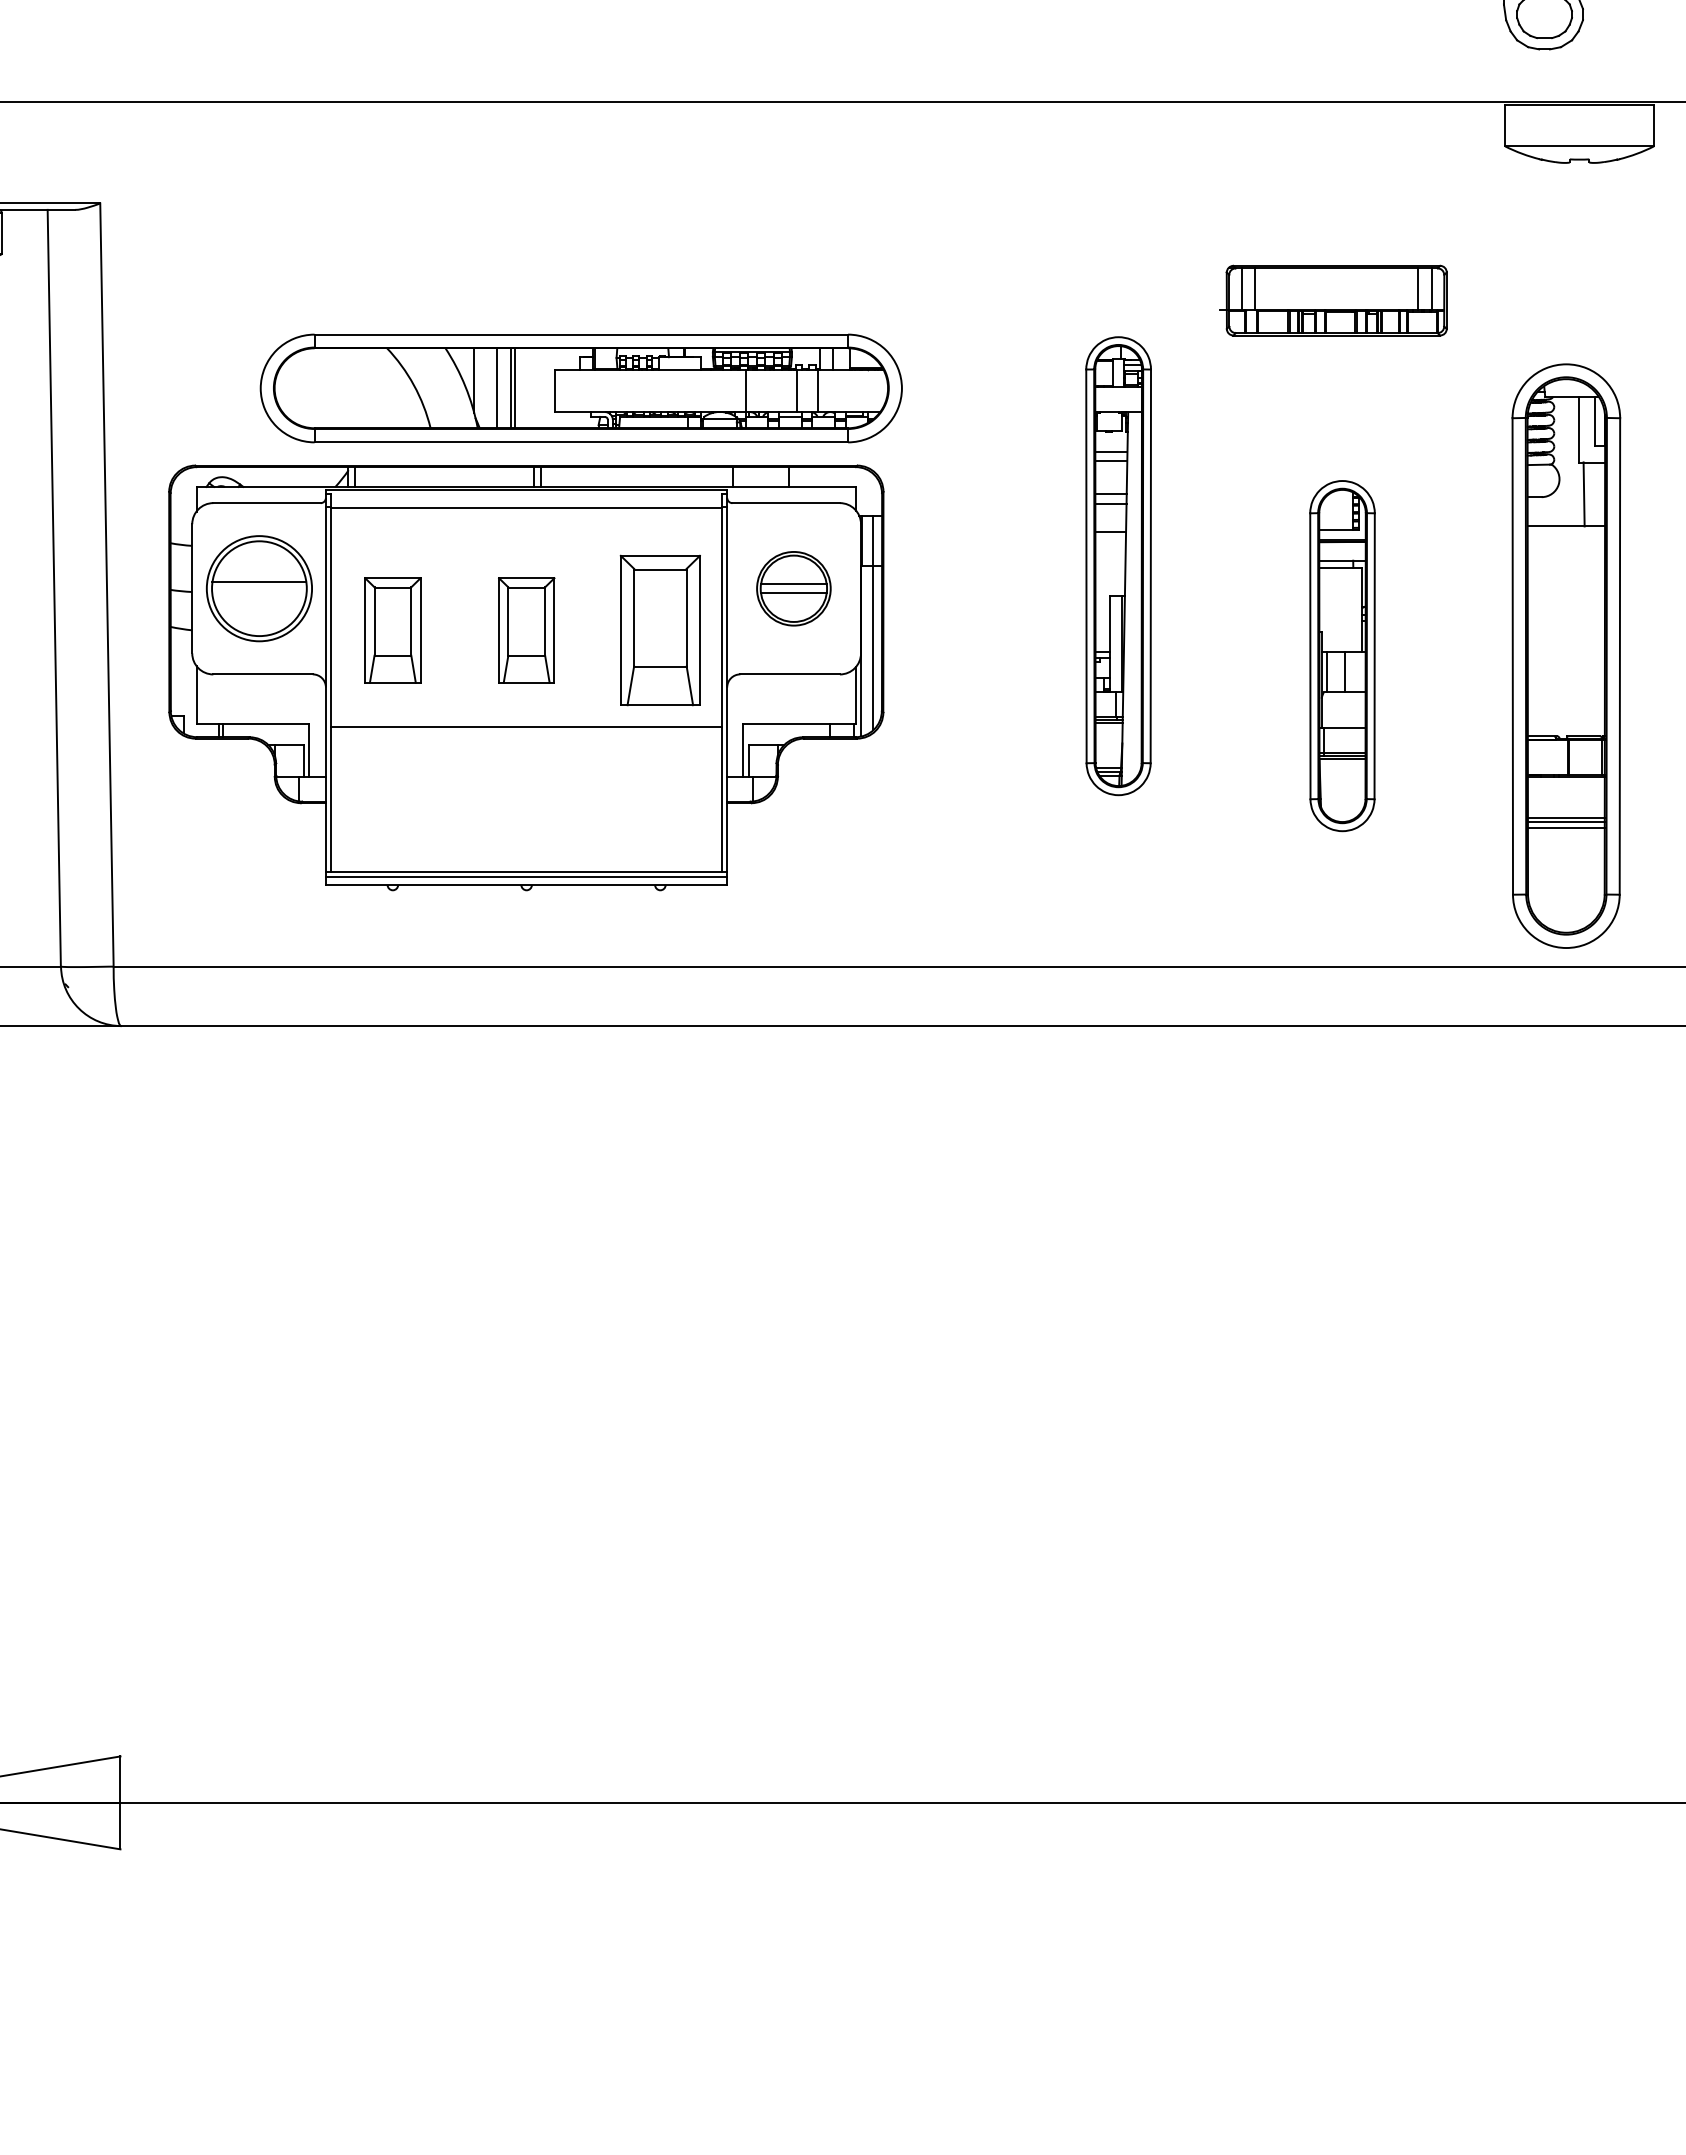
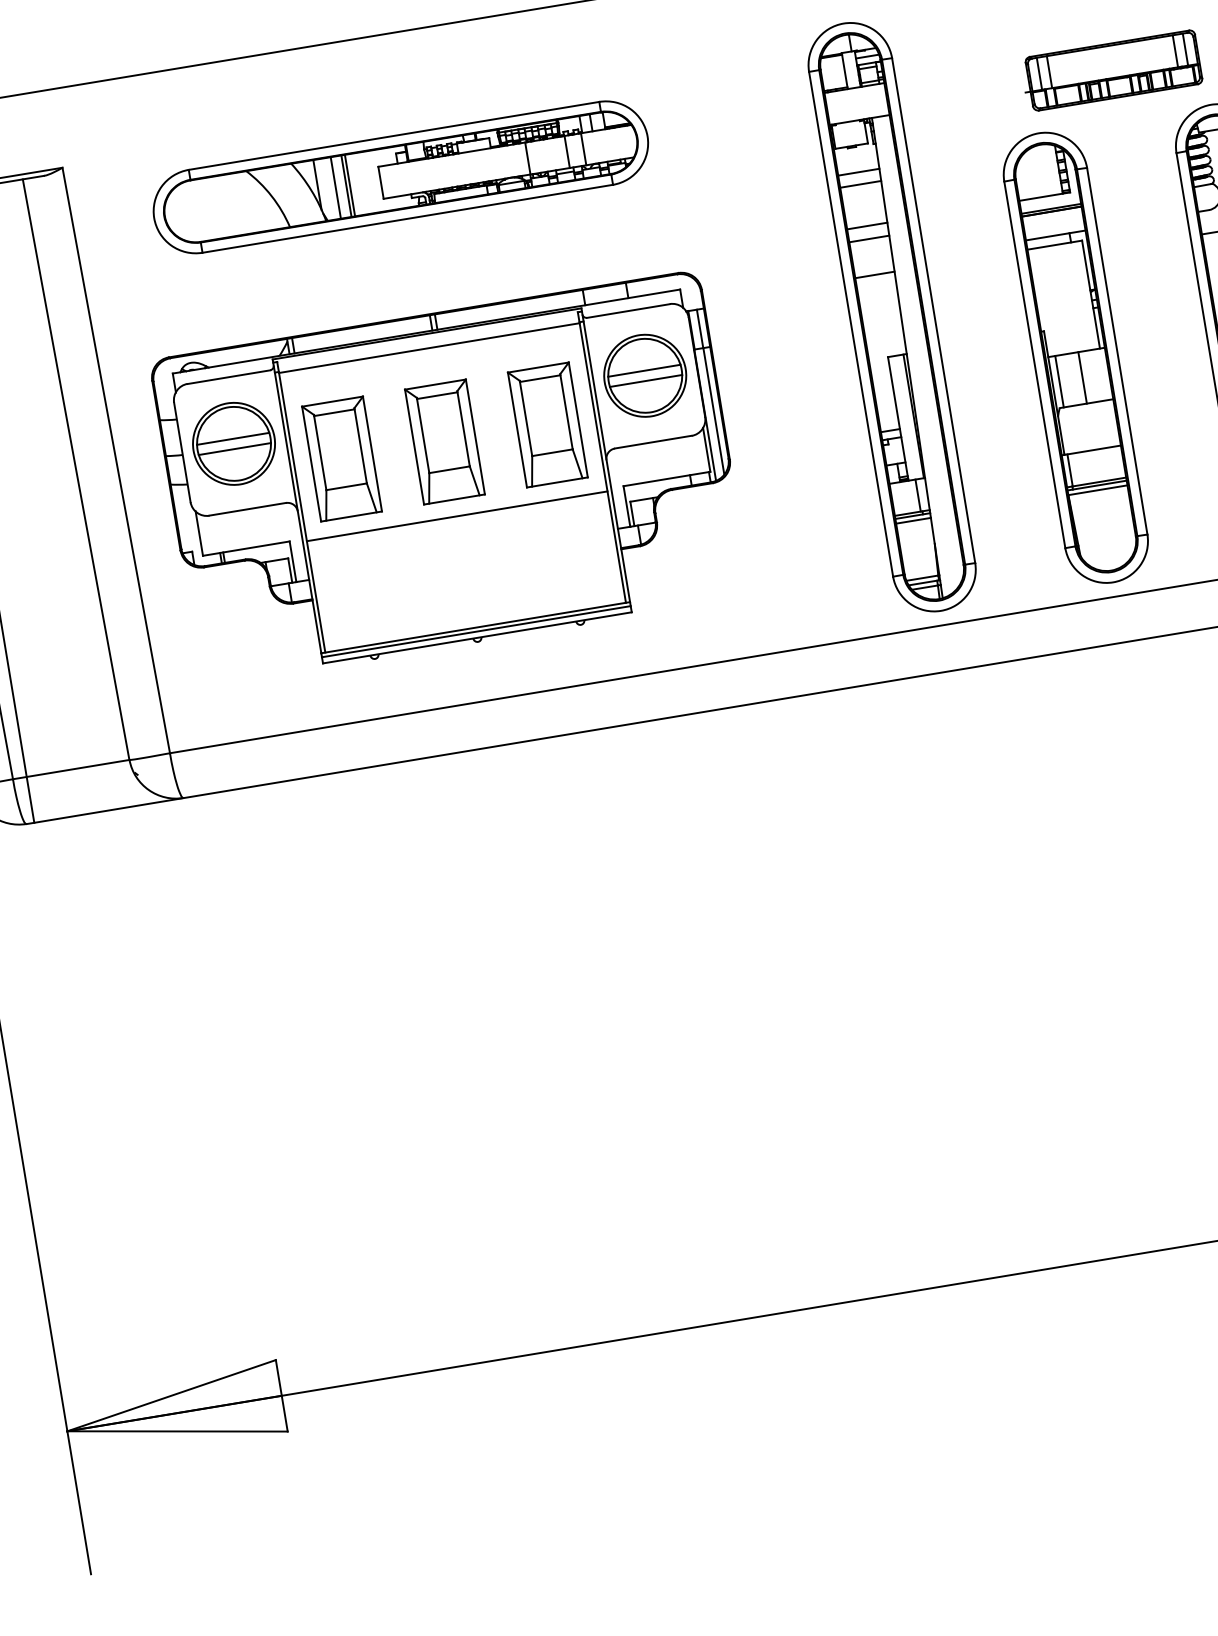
part: (1333, 300) -> (1111, 70), moved
part: (580, 388) -> (400, 177), moved
part: (1118, 565) -> (892, 316), size x1.67
part: (793, 588) -> (644, 375), size x1.43
line: (259, 595) -> (234, 449), added
part: (392, 630) -> (341, 459), size x1.43
part: (526, 630) -> (444, 442), size x1.43
part: (1342, 655) -> (1075, 357), size x1.67

